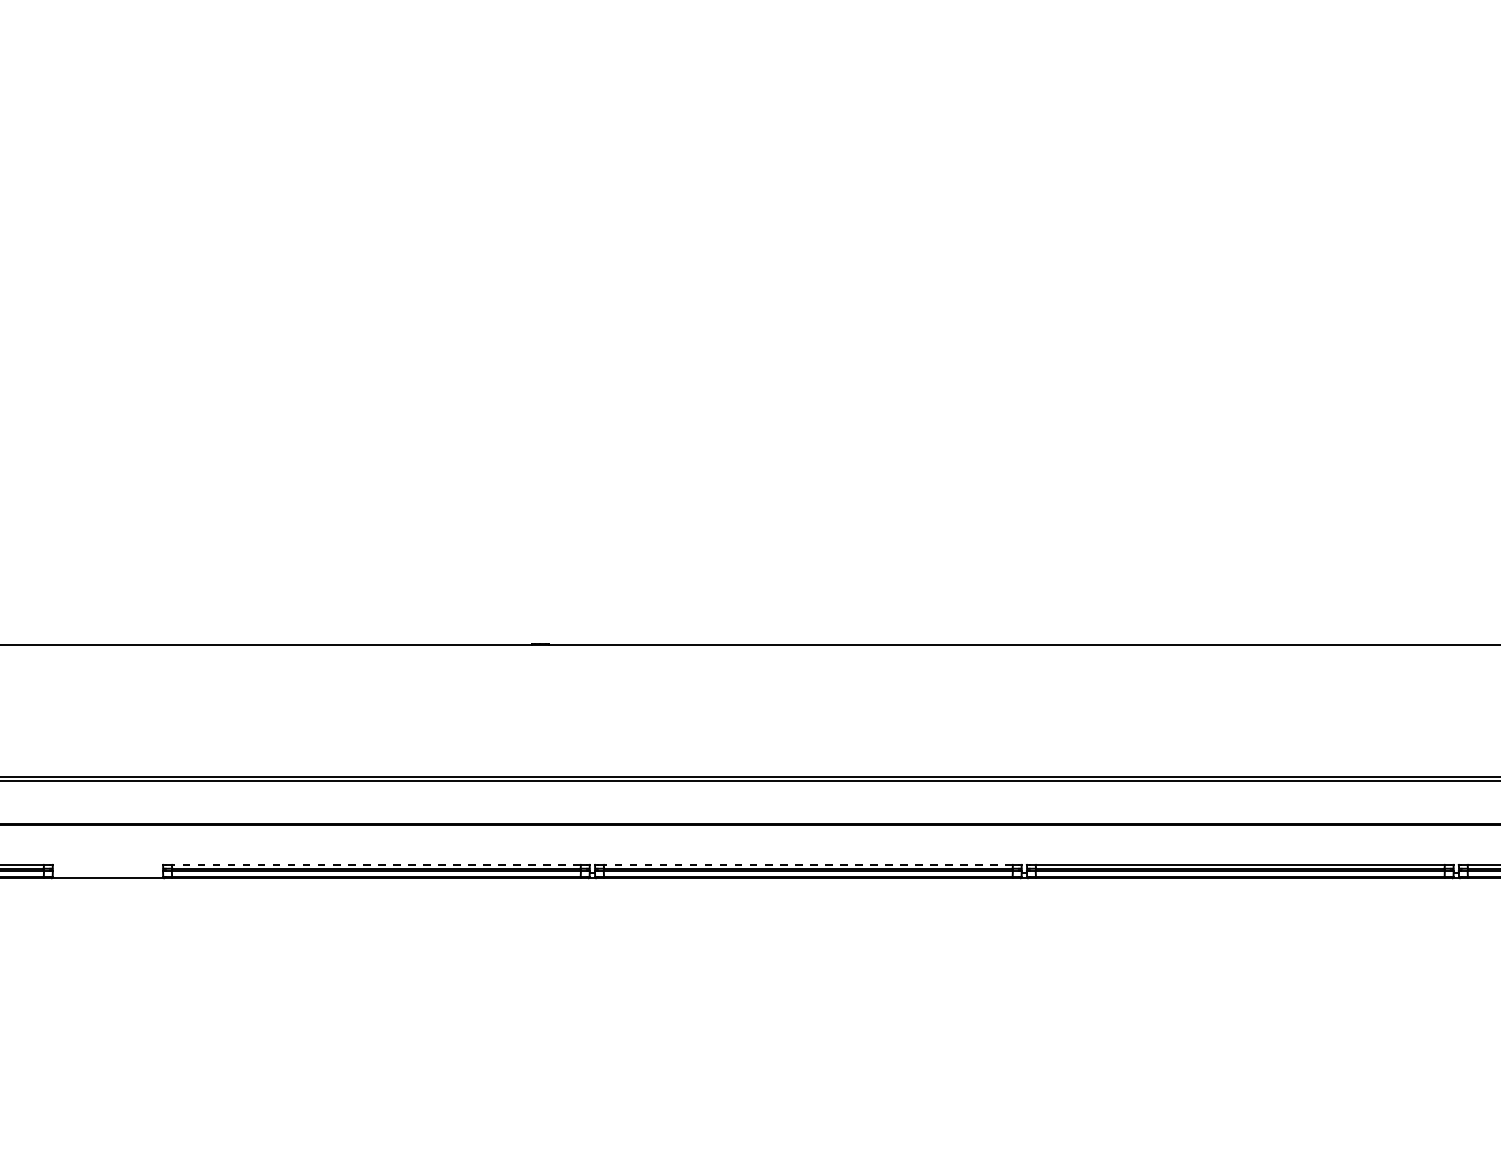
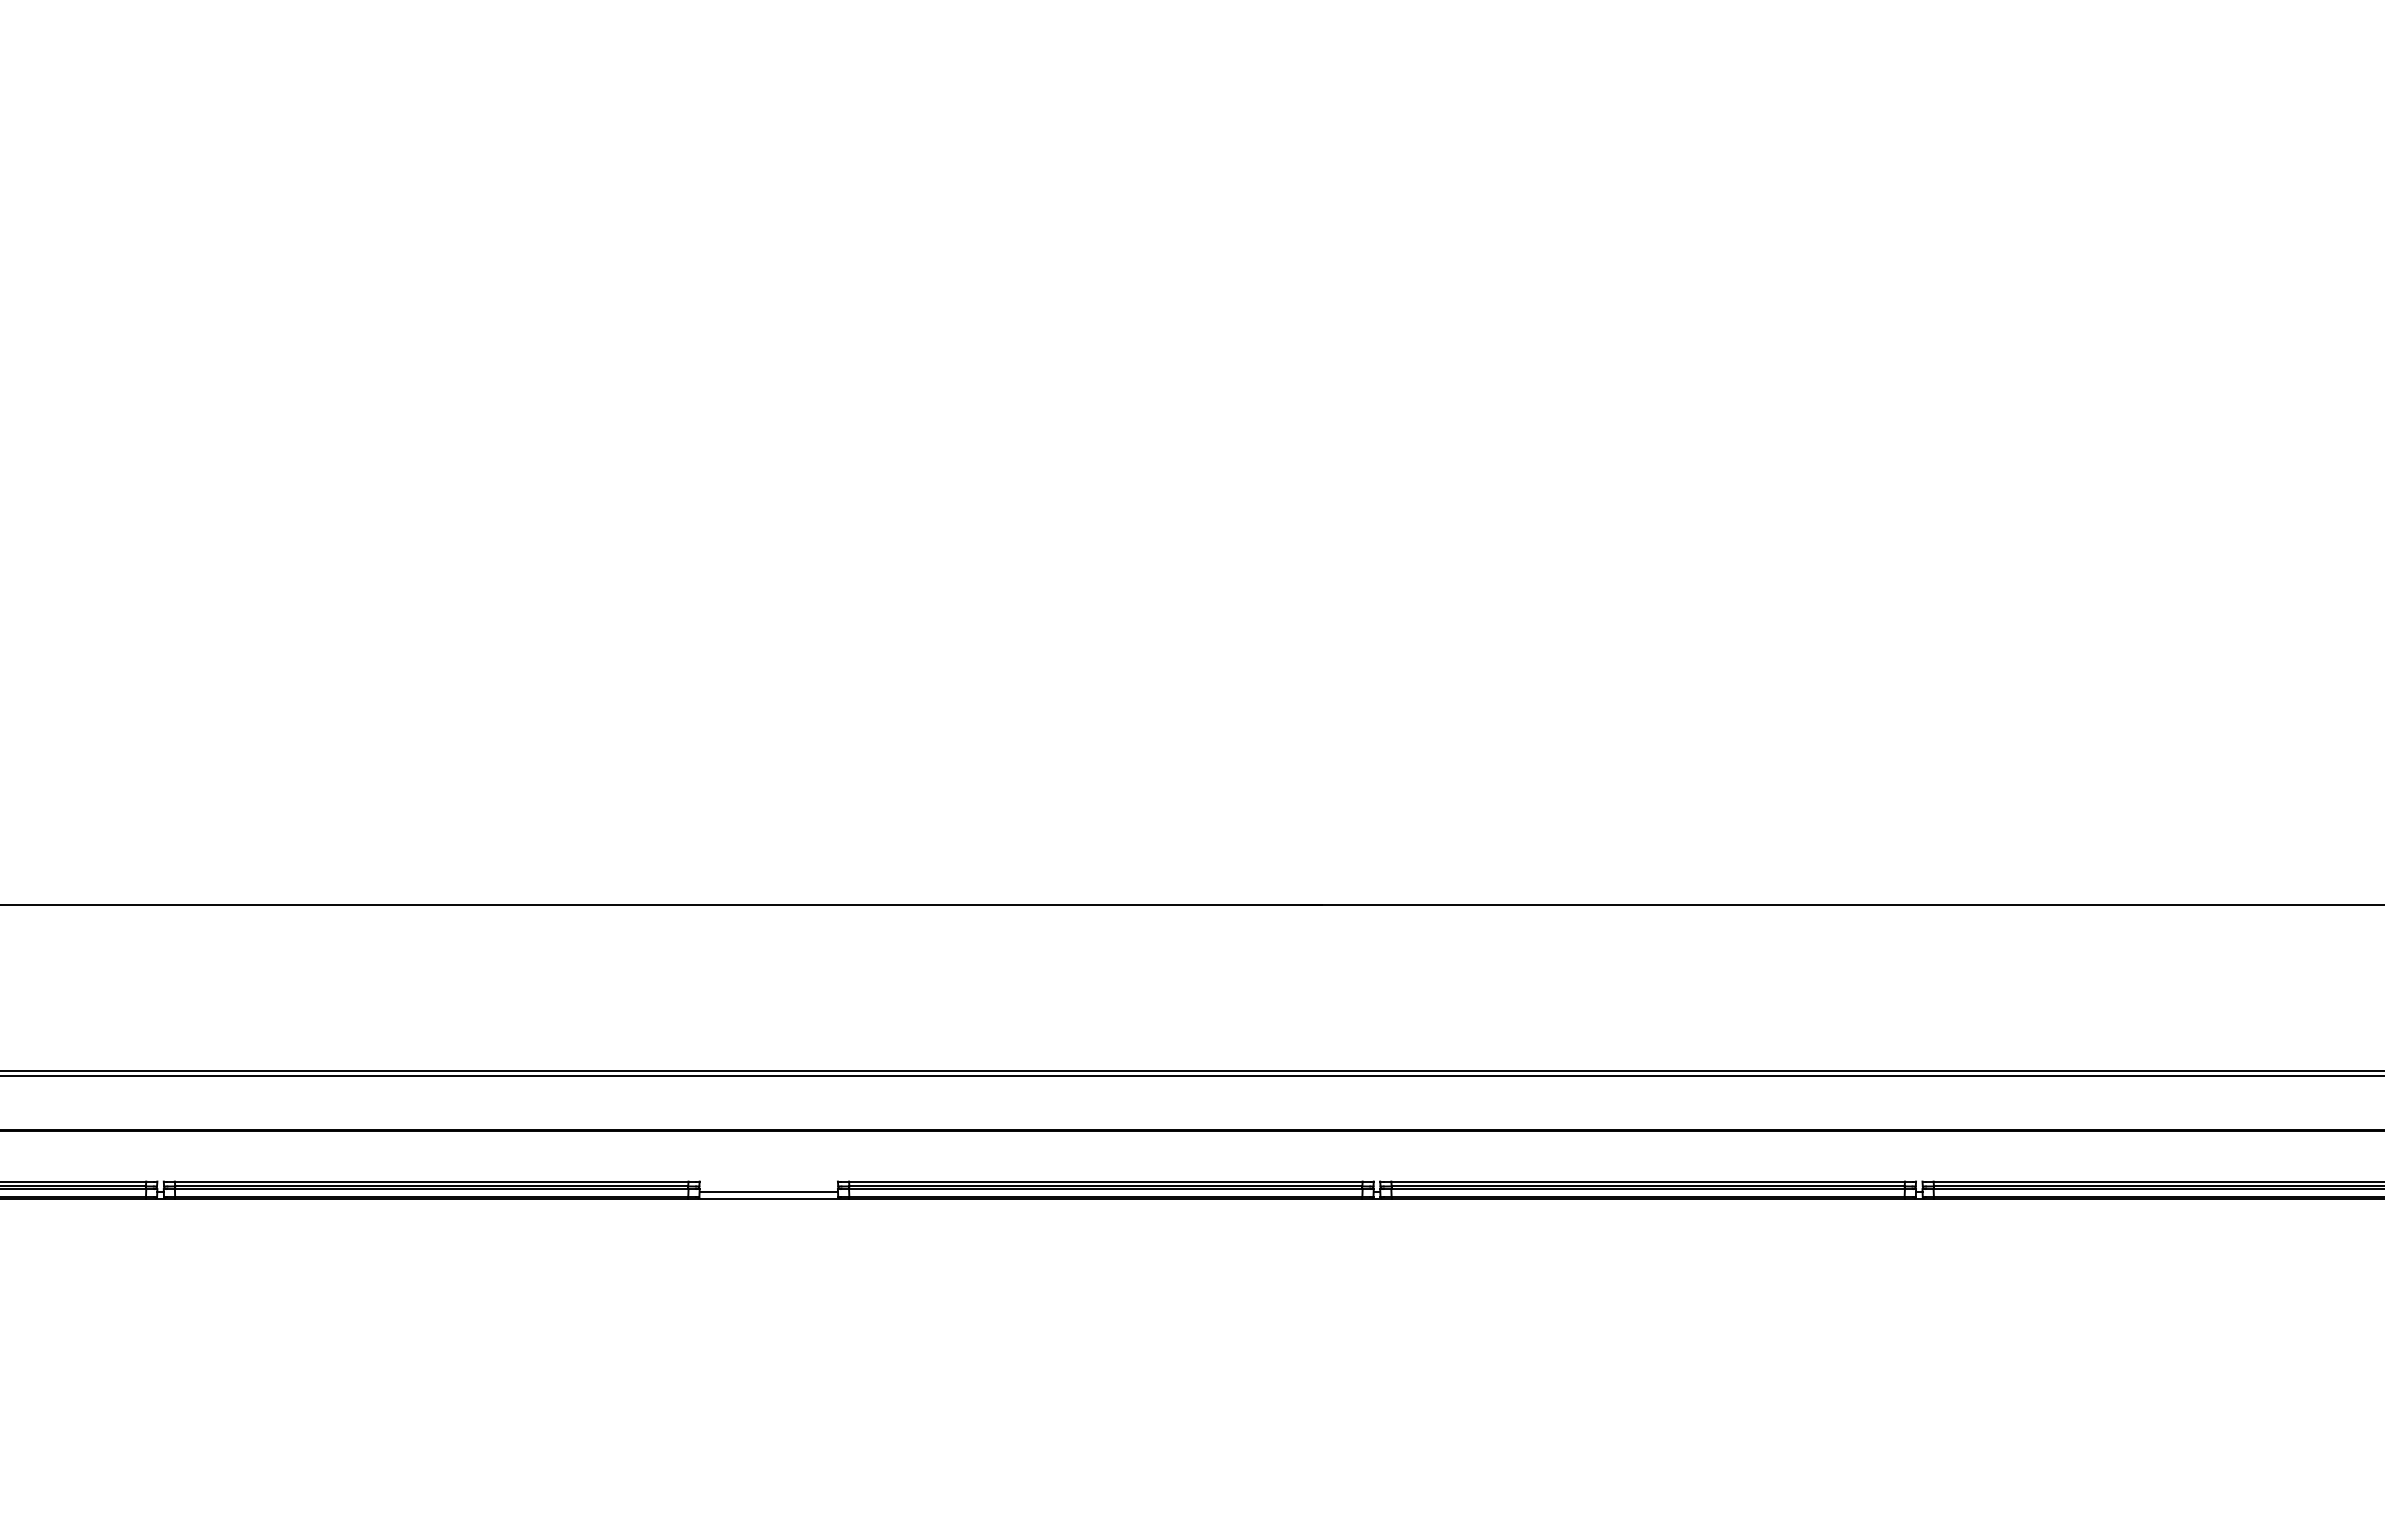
line: (376, 864) -> (1105, 1181), dashed -> solid
line: (808, 864) -> (1648, 1181), dashed -> solid
line: (107, 872) -> (768, 1191), added

